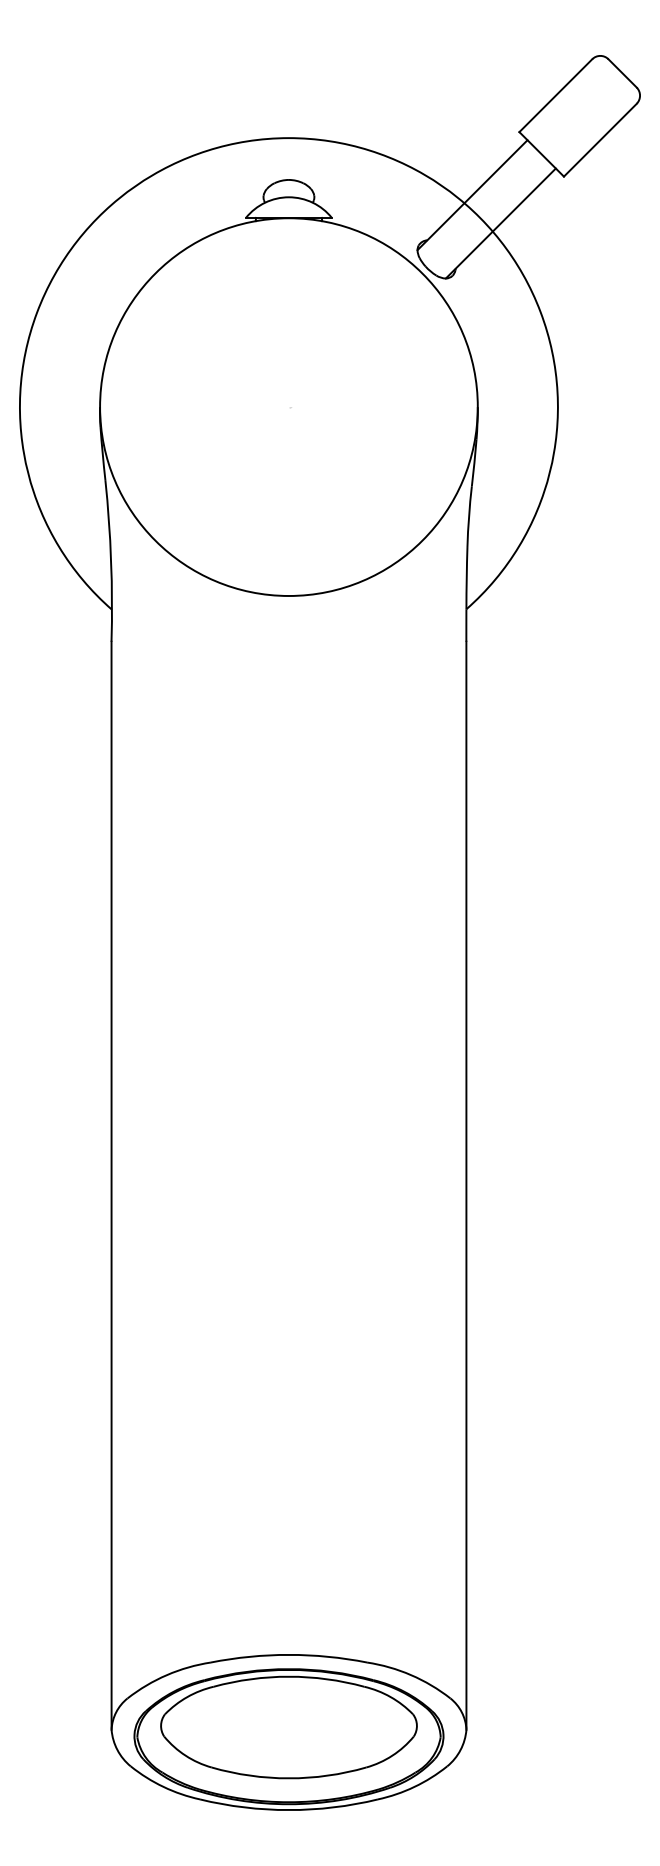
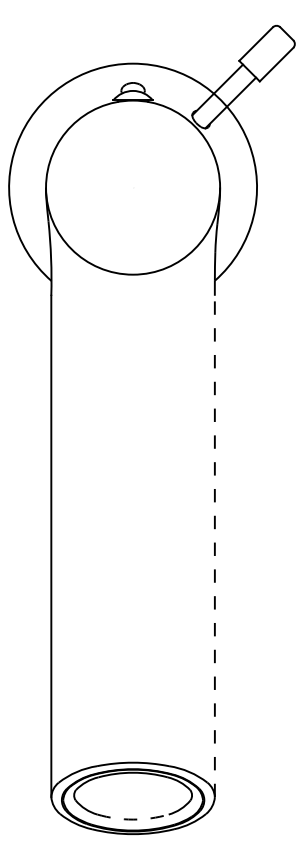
line: (465, 1185) -> (214, 546), solid -> dashed
arc: (289, 1778) -> (133, 819), solid -> dashed

